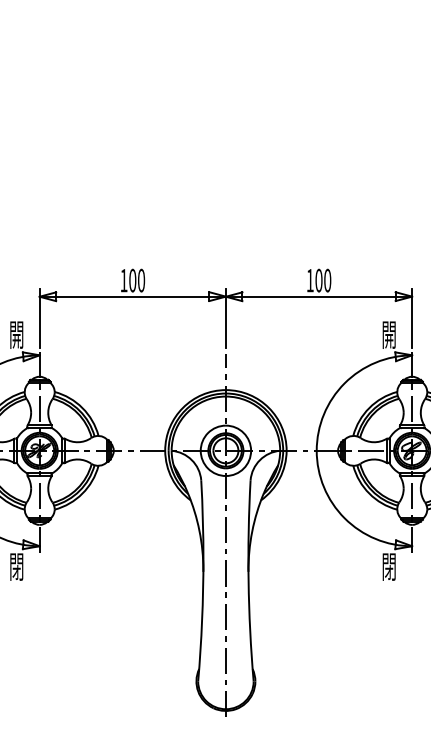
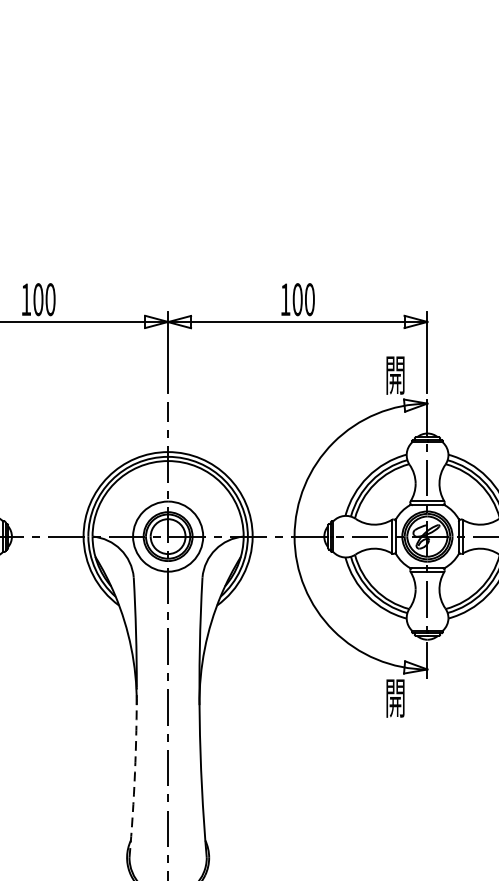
text: (389, 569) -> (395, 701), 閉 -> 開
arc: (202, 620) -> (135, 772), solid -> dashed

